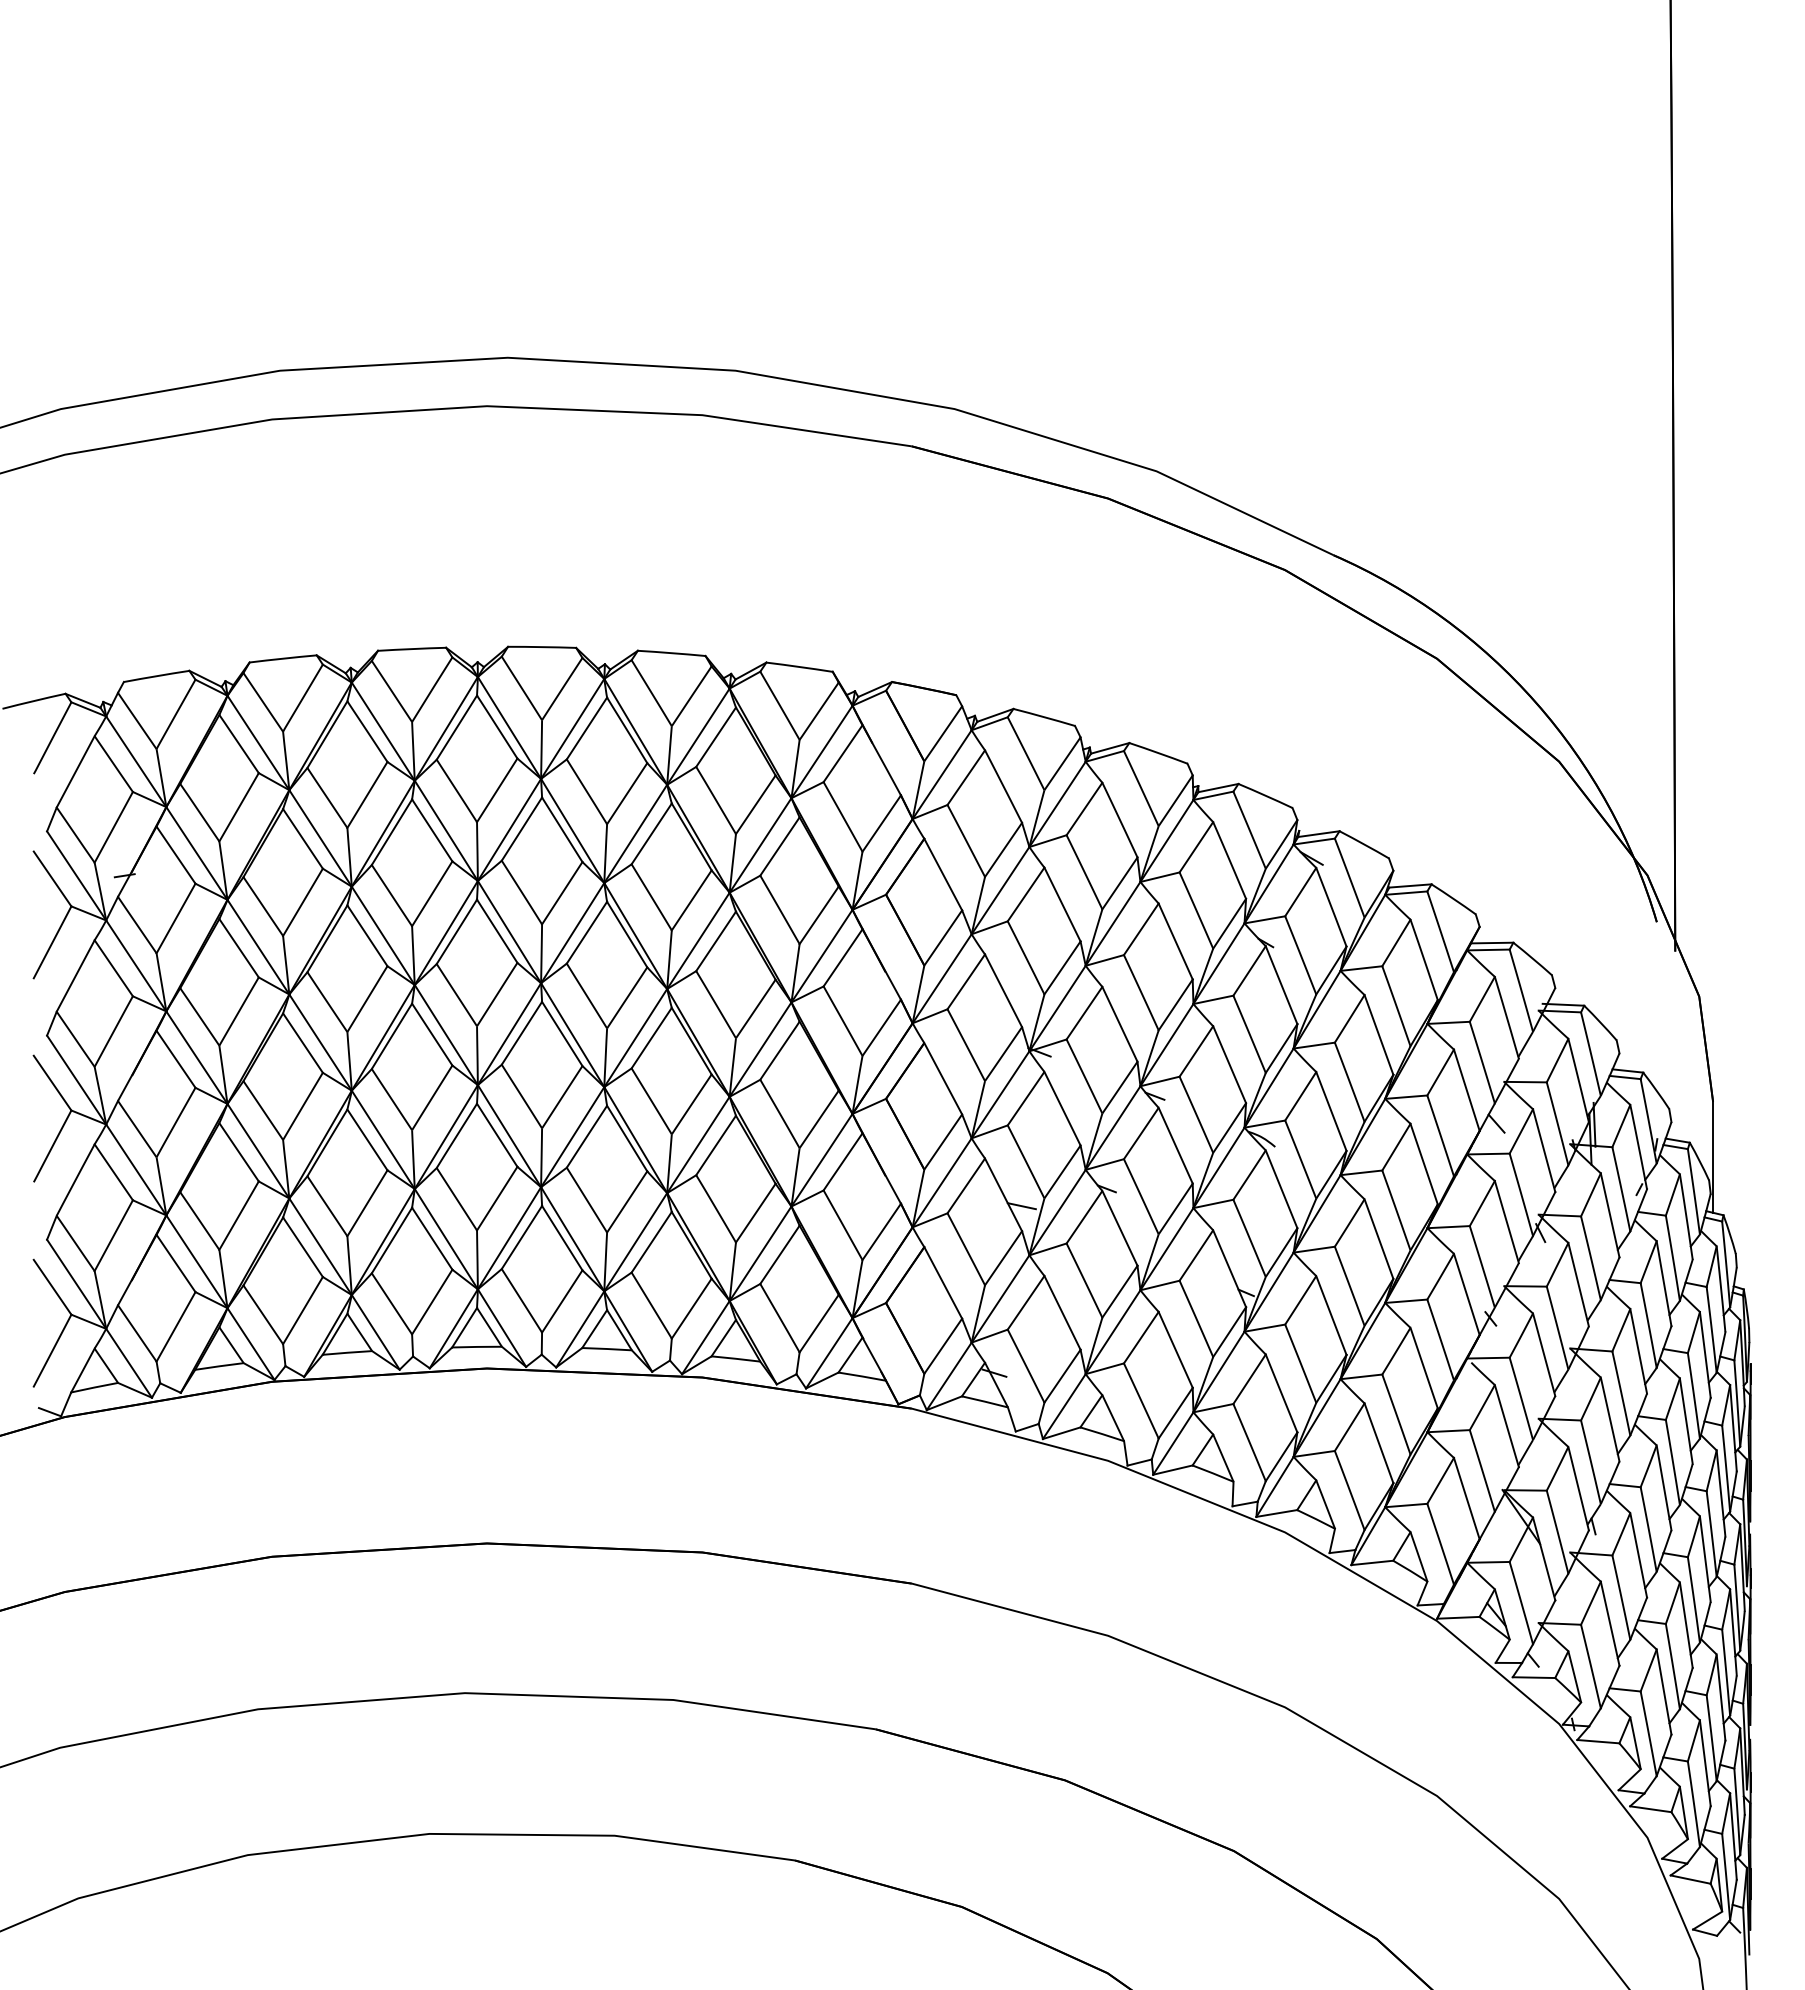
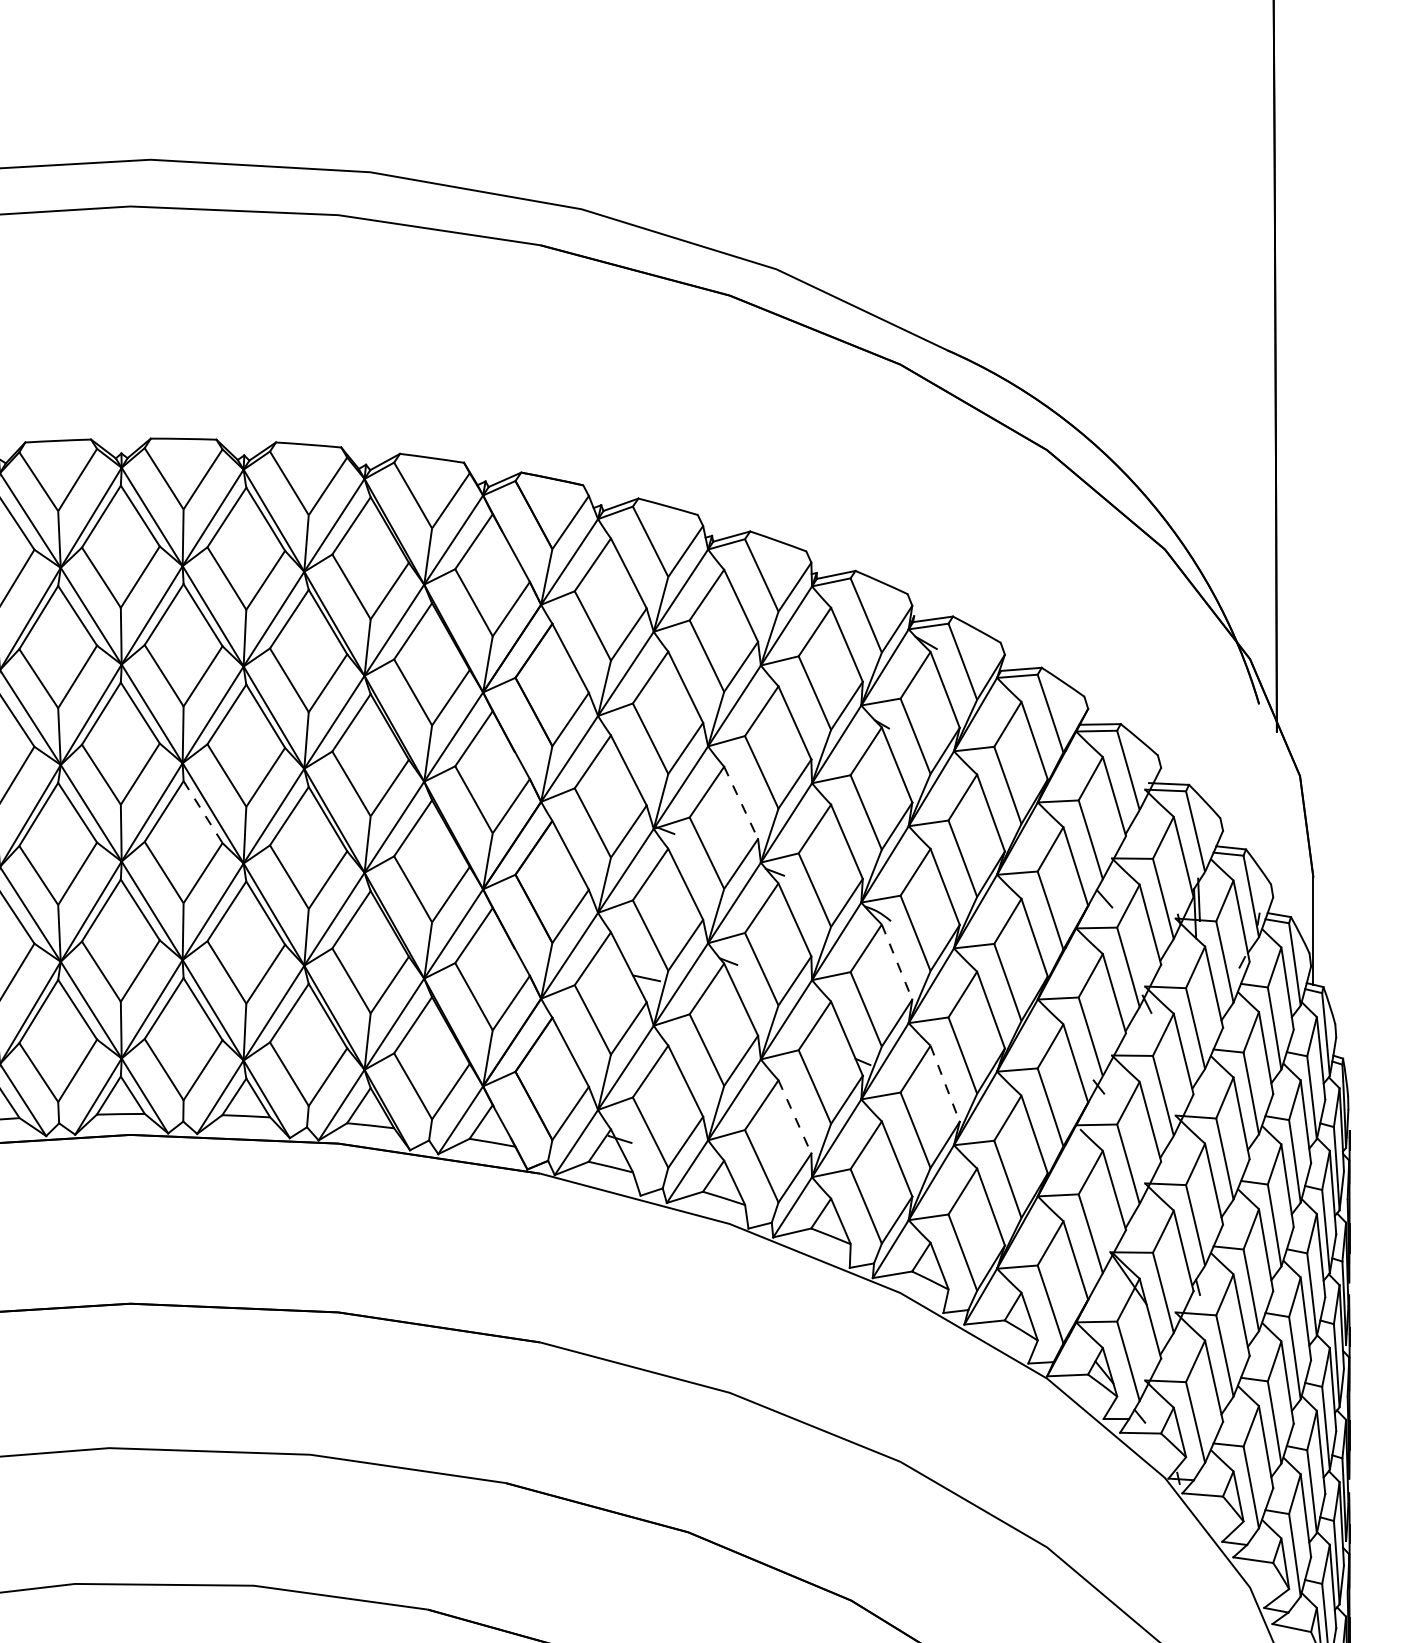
line: (1120, 1024) -> (741, 803), solid -> dashed
line: (562, 1033) -> (203, 811), solid -> dashed
line: (1281, 1189) -> (897, 962), solid -> dashed
line: (1331, 1315) -> (945, 1083), solid -> dashed
line: (1175, 1349) -> (794, 1116), solid -> dashed

